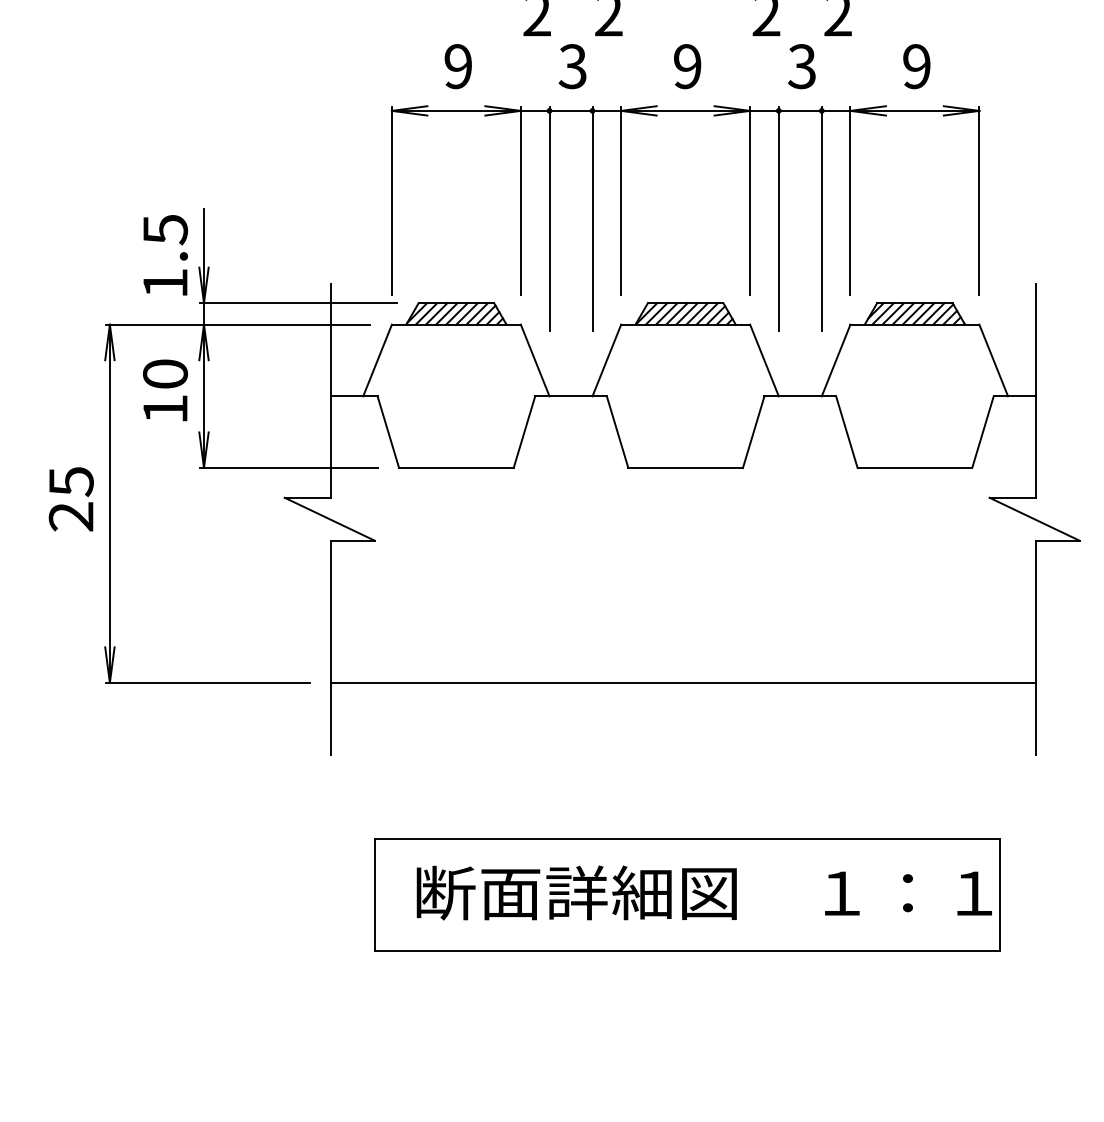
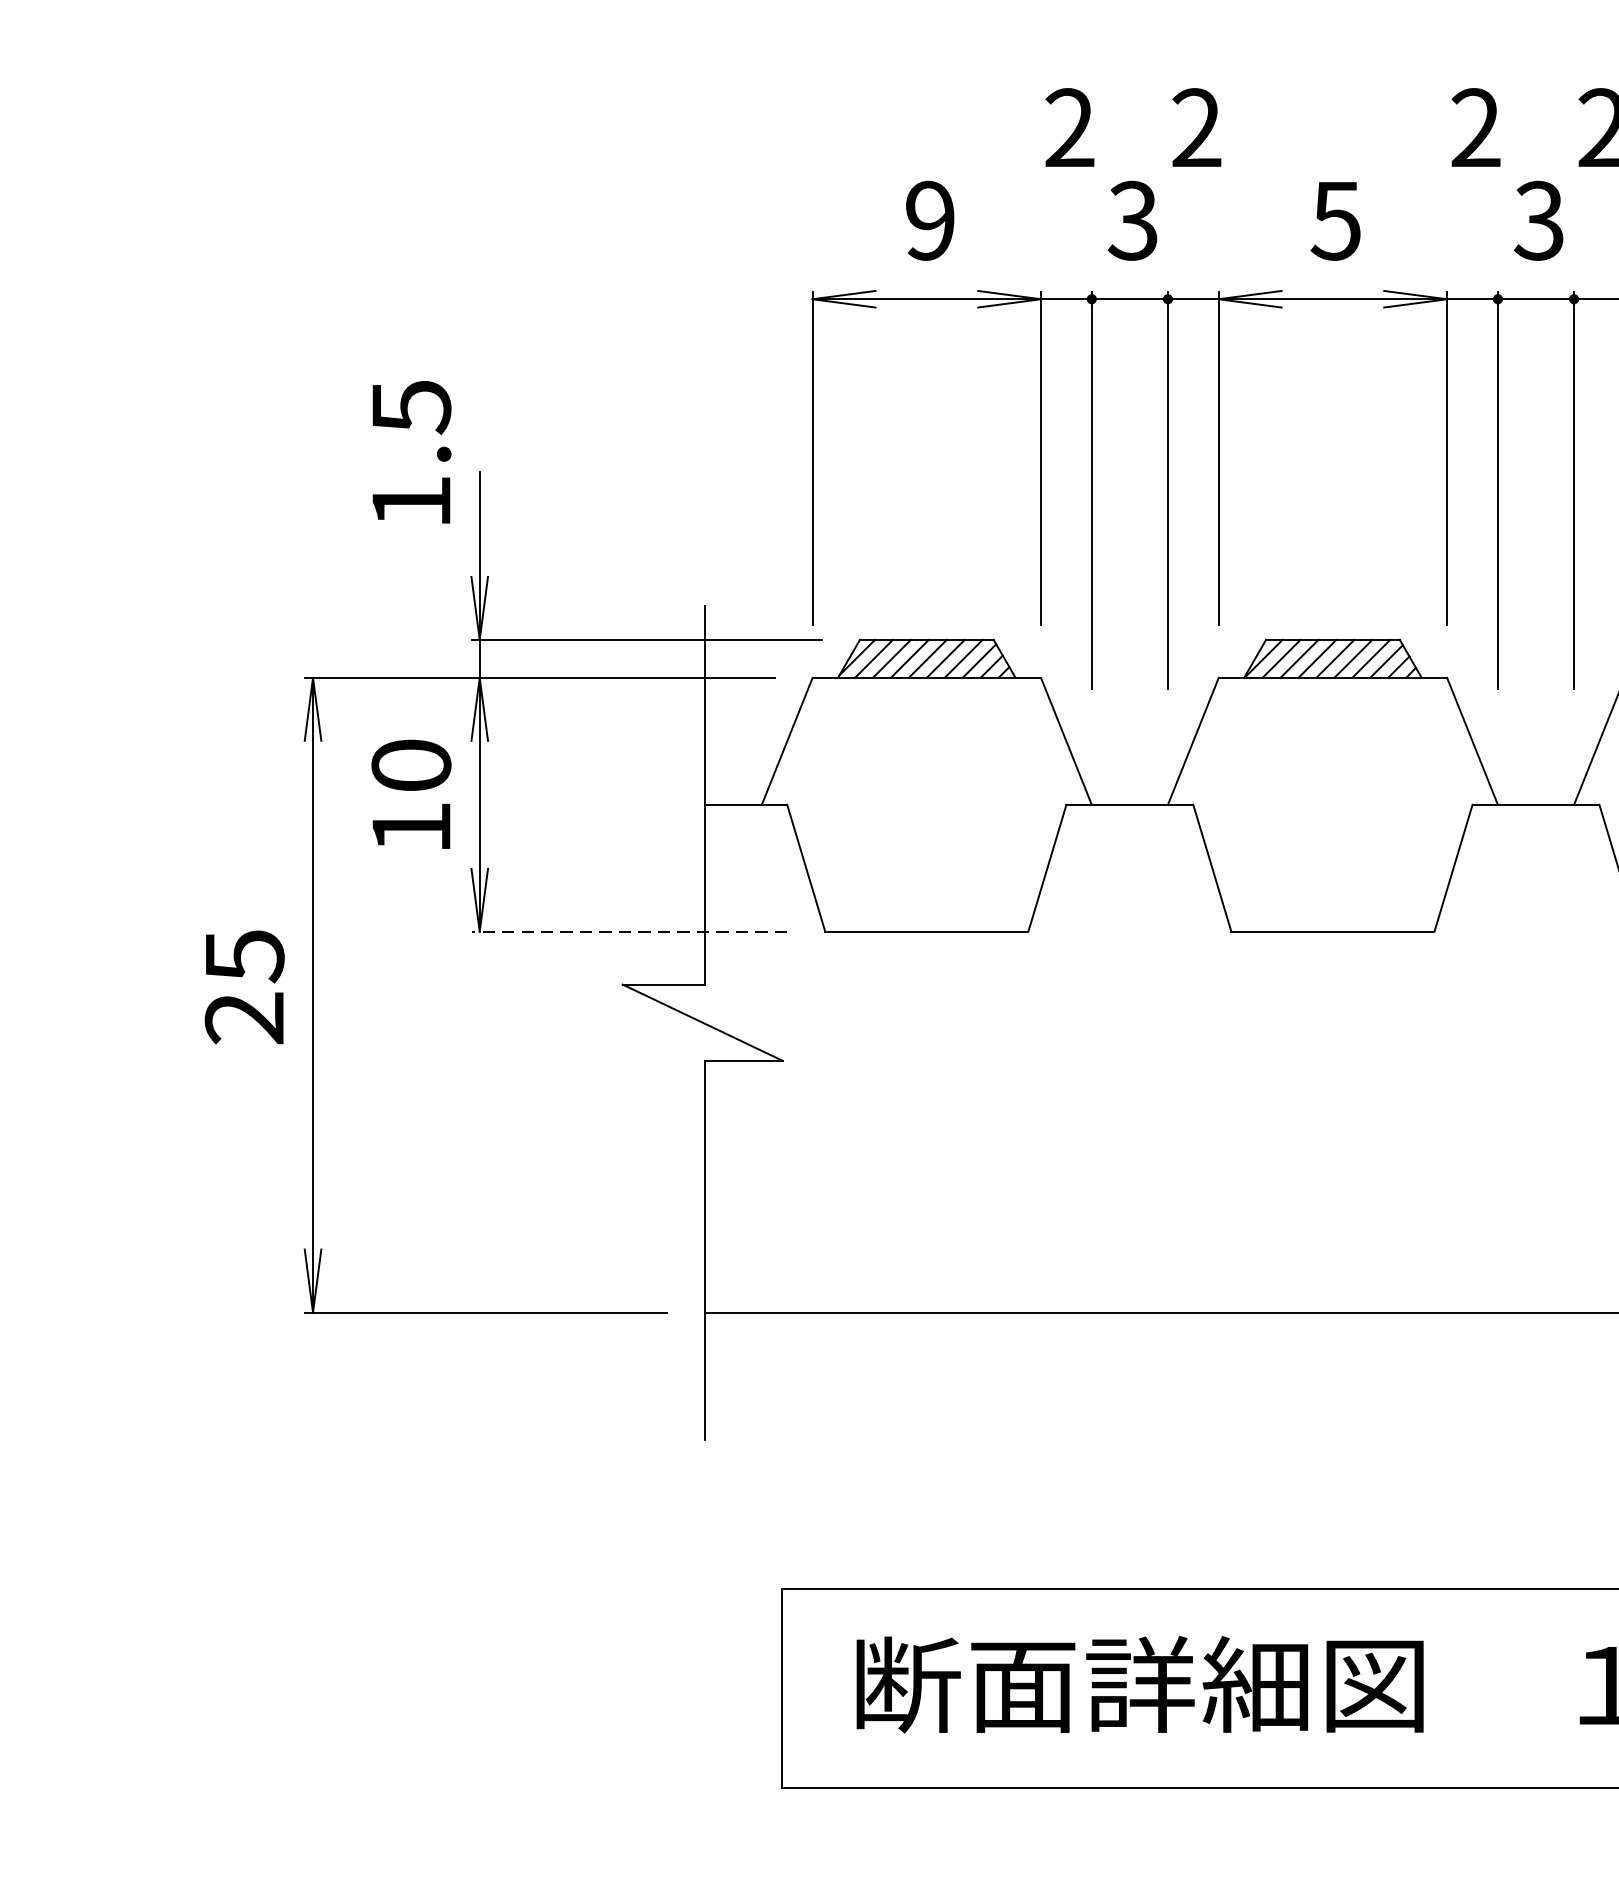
text: (687, 66) -> (1336, 220), 9 -> 5
text: (165, 255) -> (411, 452), moved
line: (288, 467) -> (629, 930), solid -> dashed

